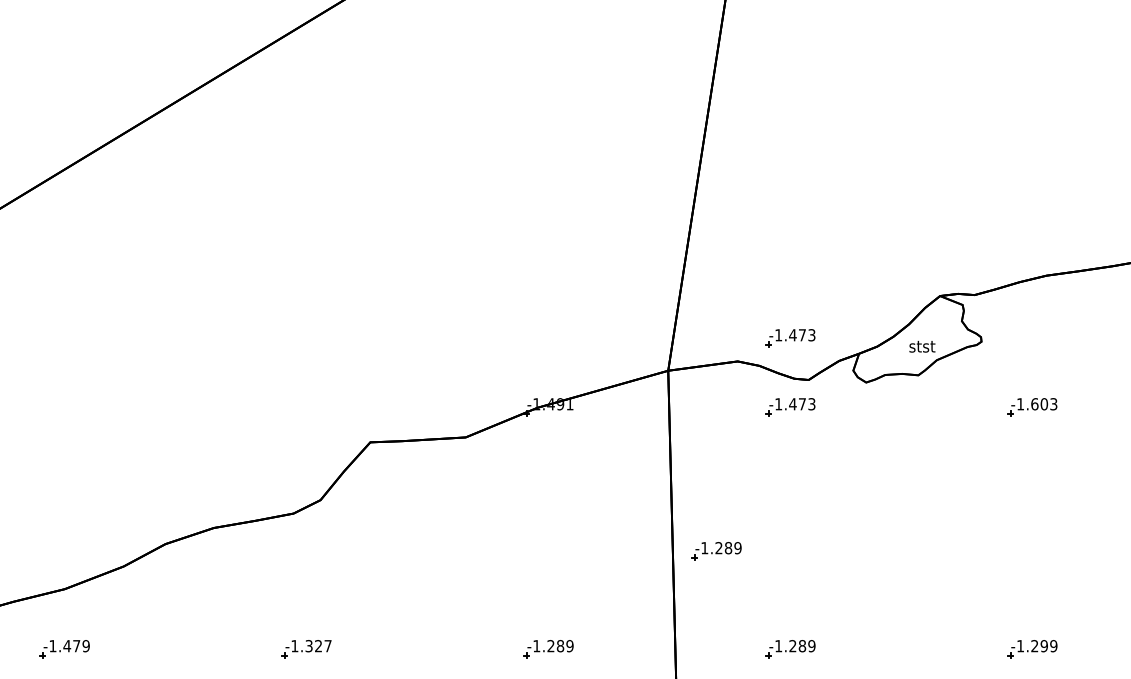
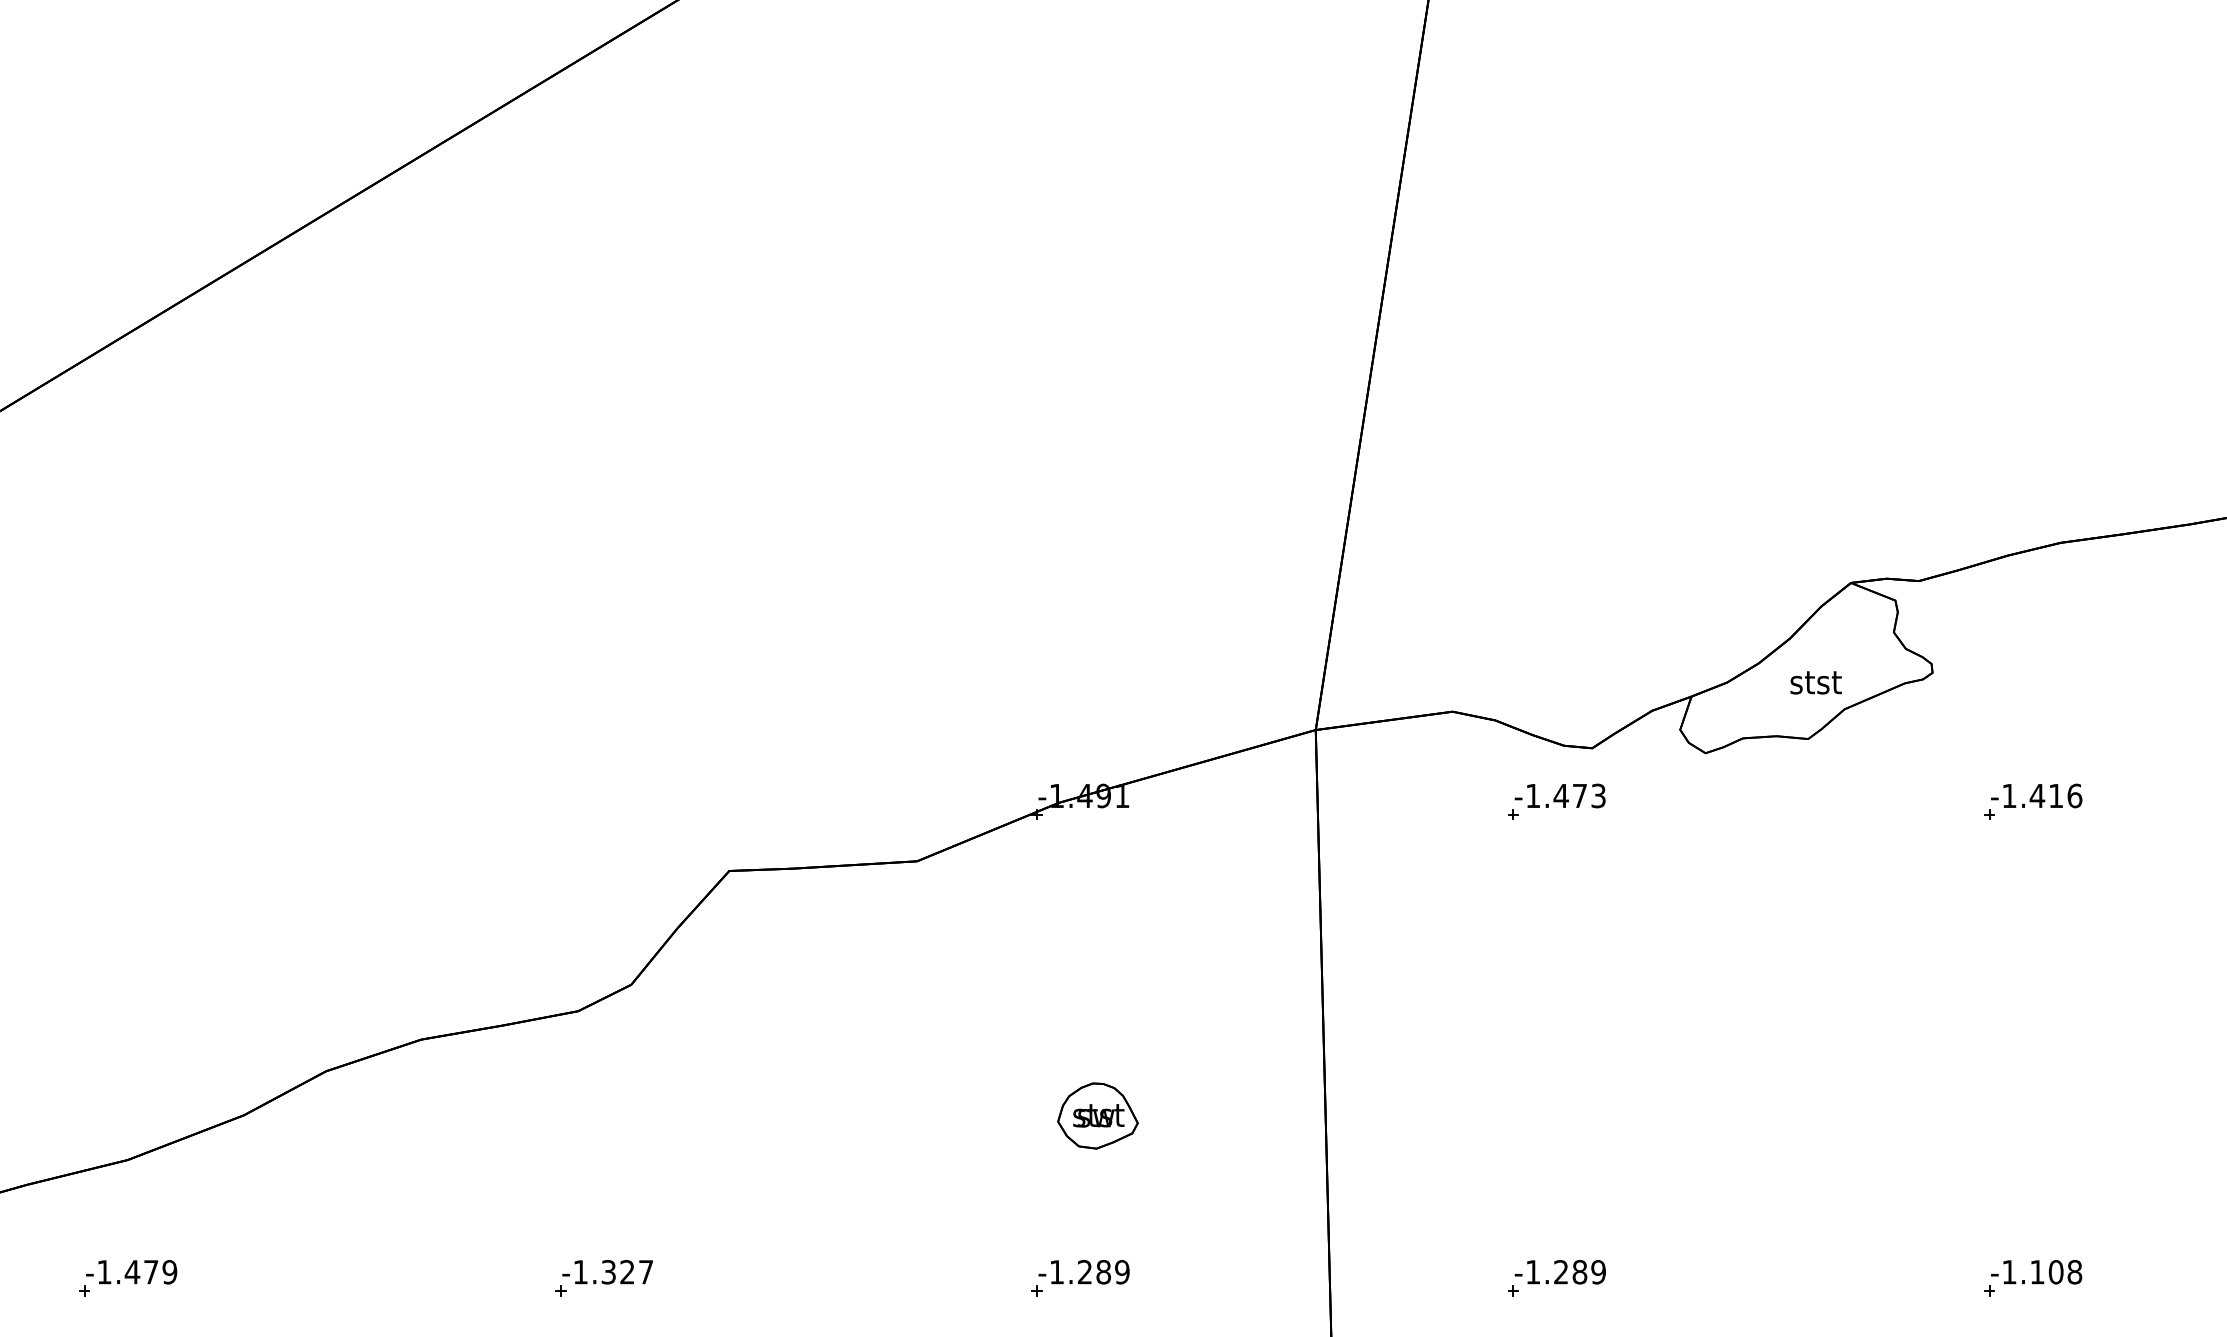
part: (790, 338) -> (1556, 666), removed
text: (1043, 404) -> (2054, 796), -1.603 -> -1.416
part: (716, 551) -> (1410, 1085), removed
part: (557, 566) -> (1097, 1115), added
text: (1044, 646) -> (2056, 1272), -1.299 -> -1.108

